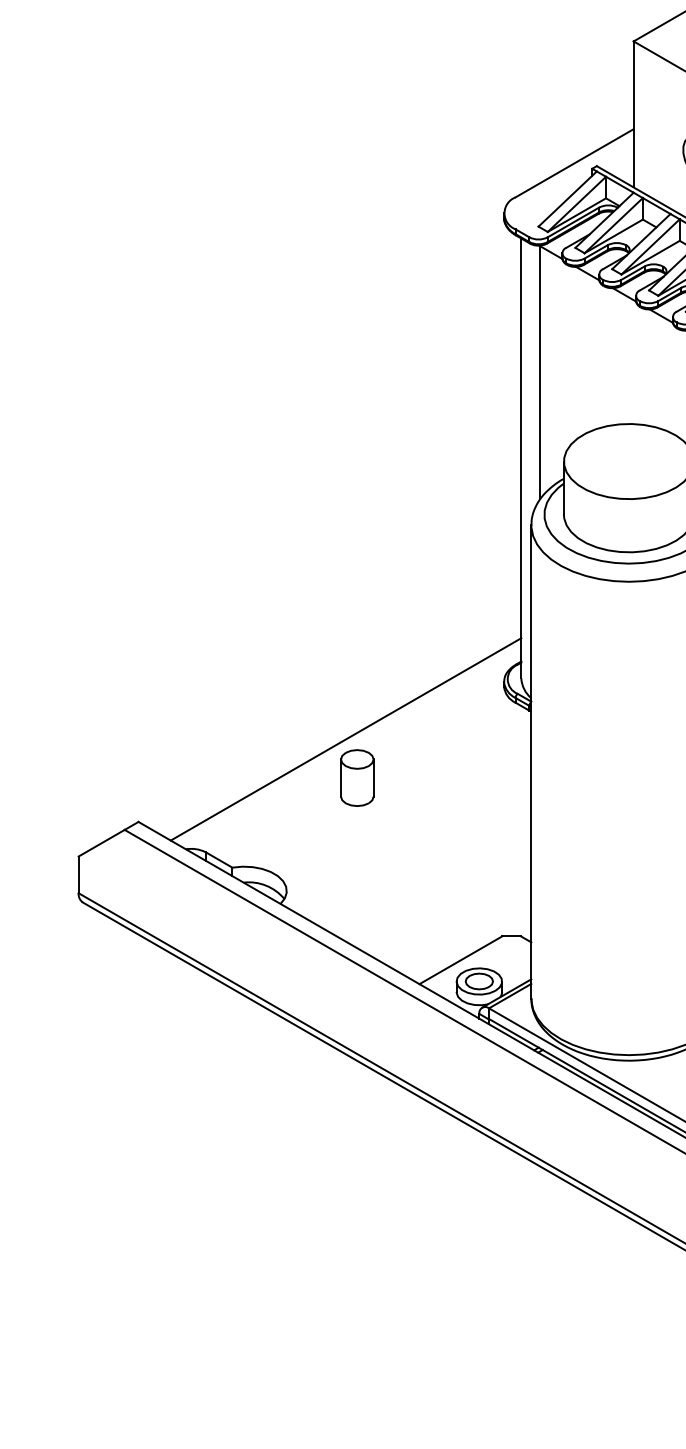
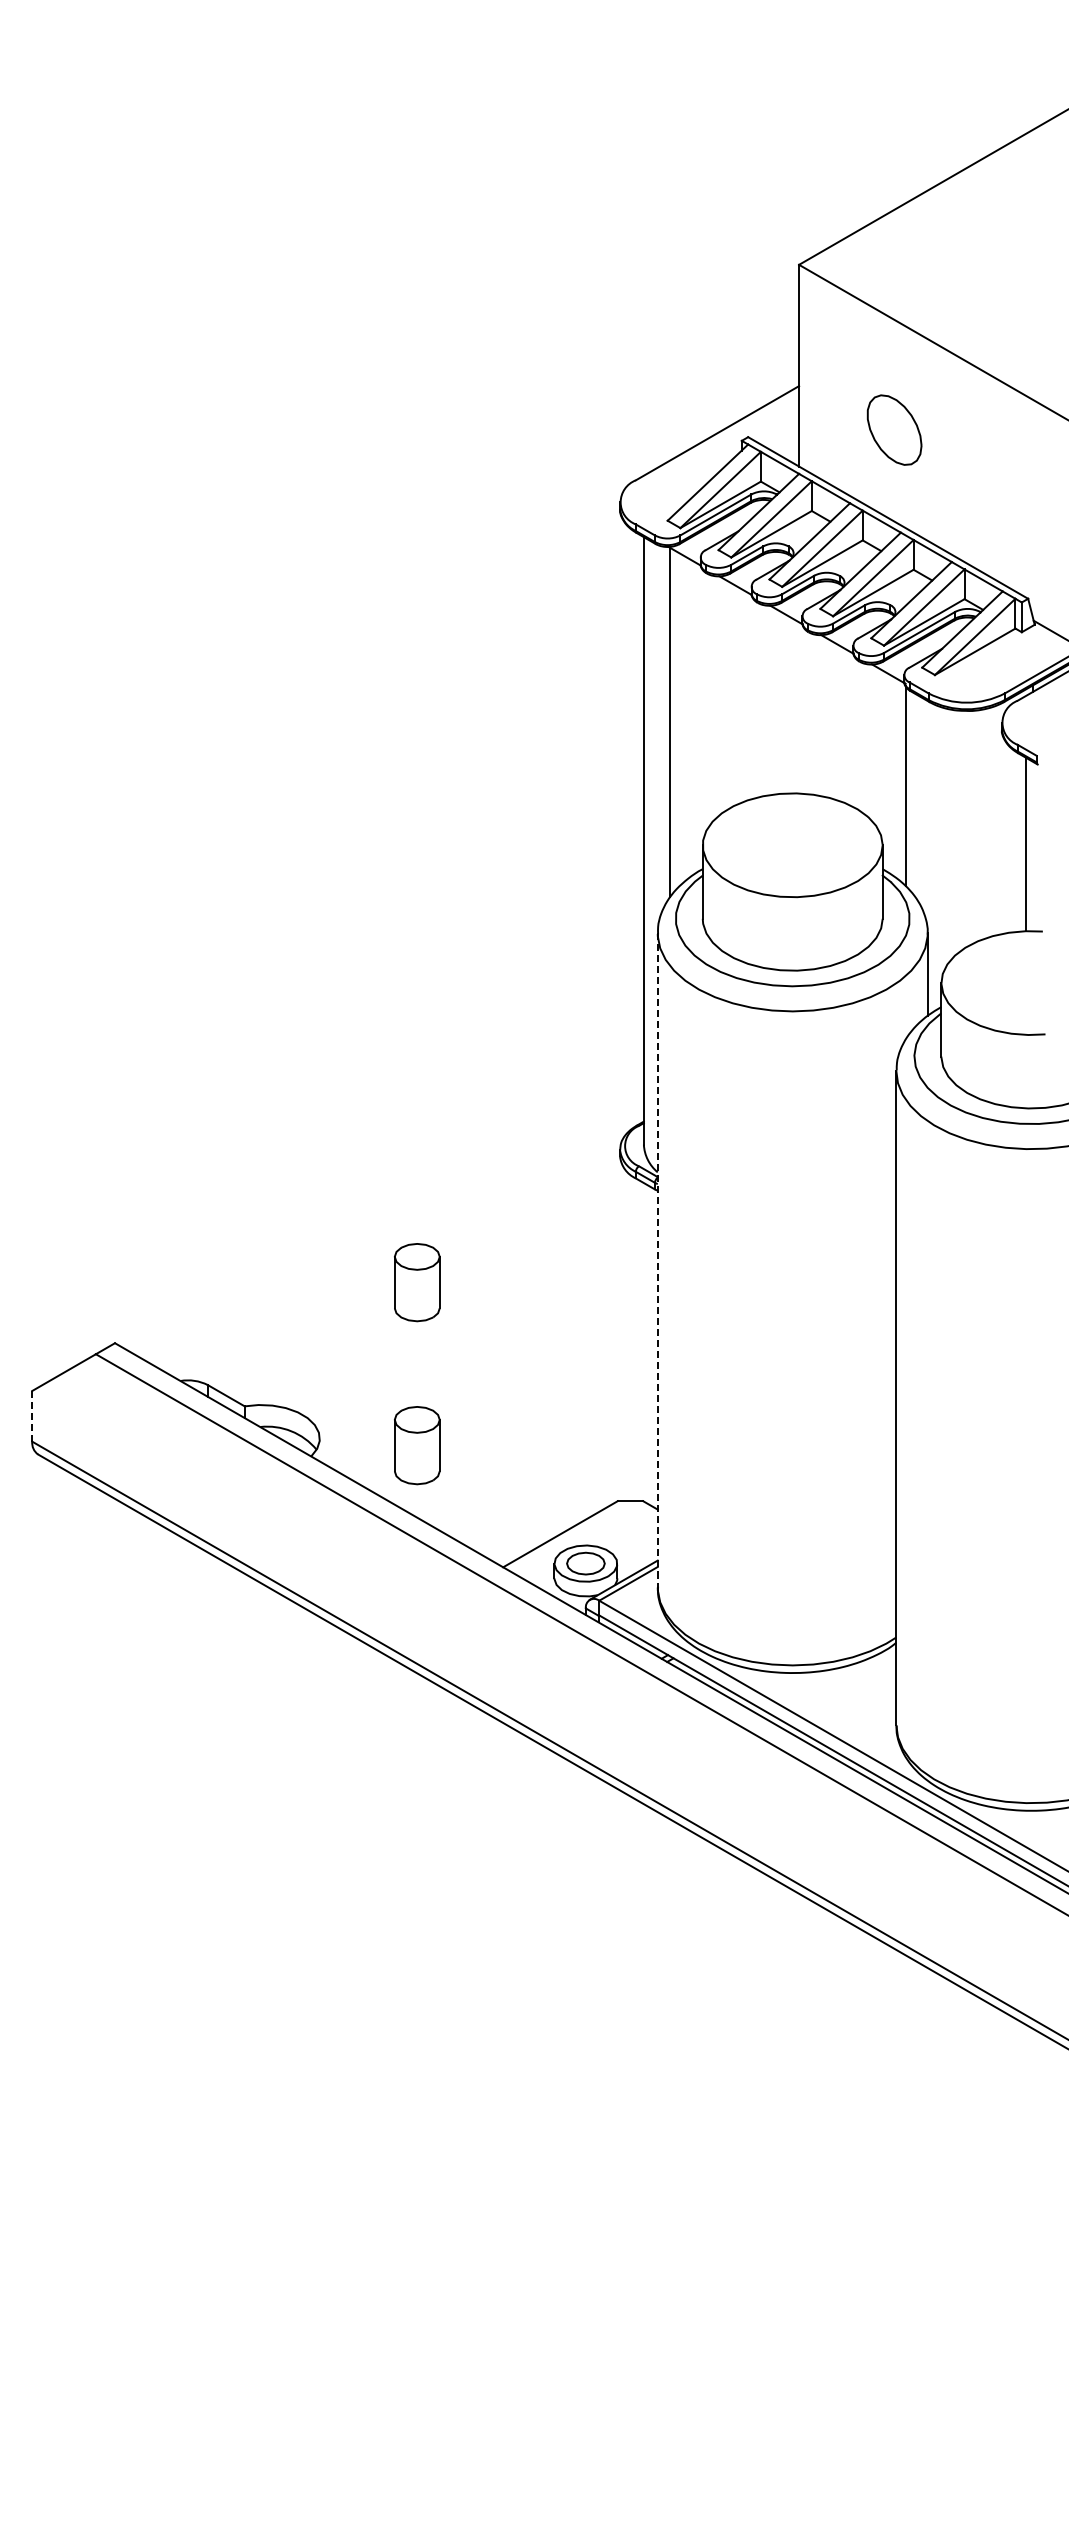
line: (345, 738) -> (401, 1228), removed
line: (531, 762) -> (657, 1261), solid -> dashed
line: (78, 874) -> (32, 1415), solid -> dashed
part: (357, 895) -> (417, 1445), added

